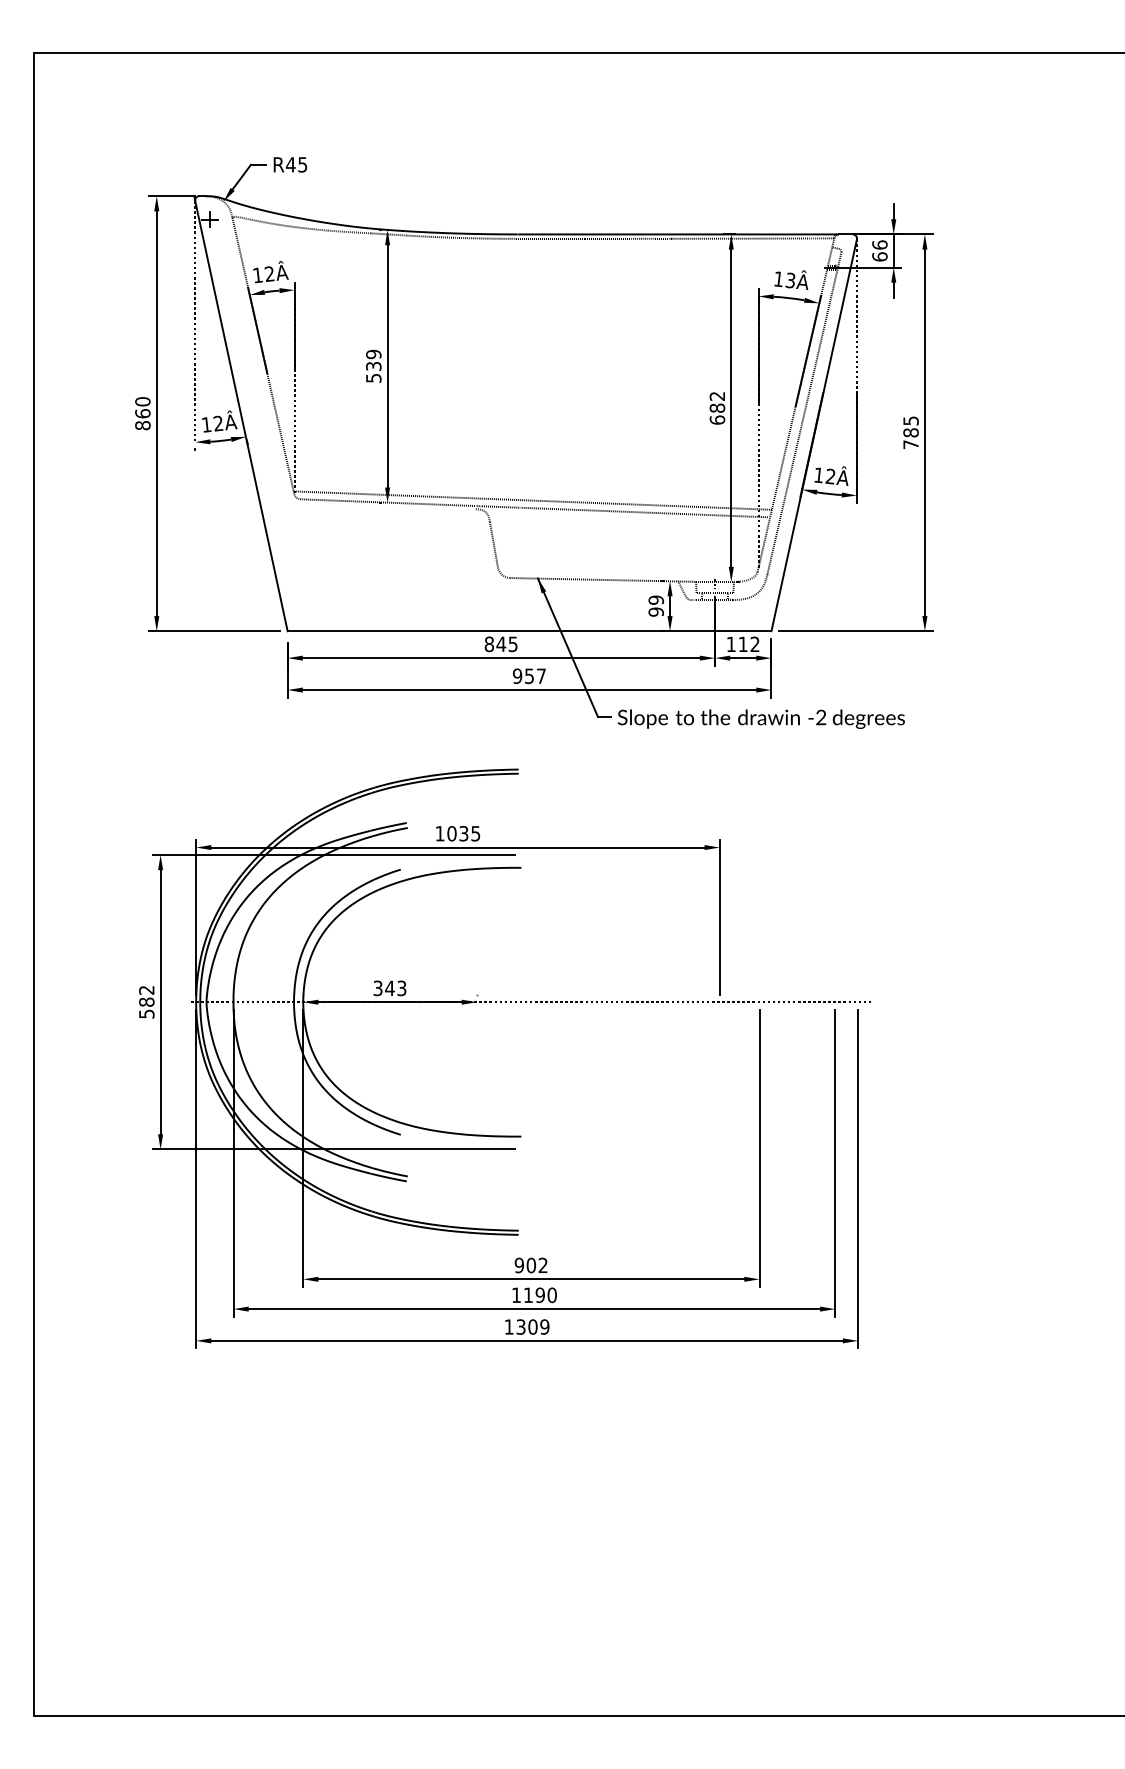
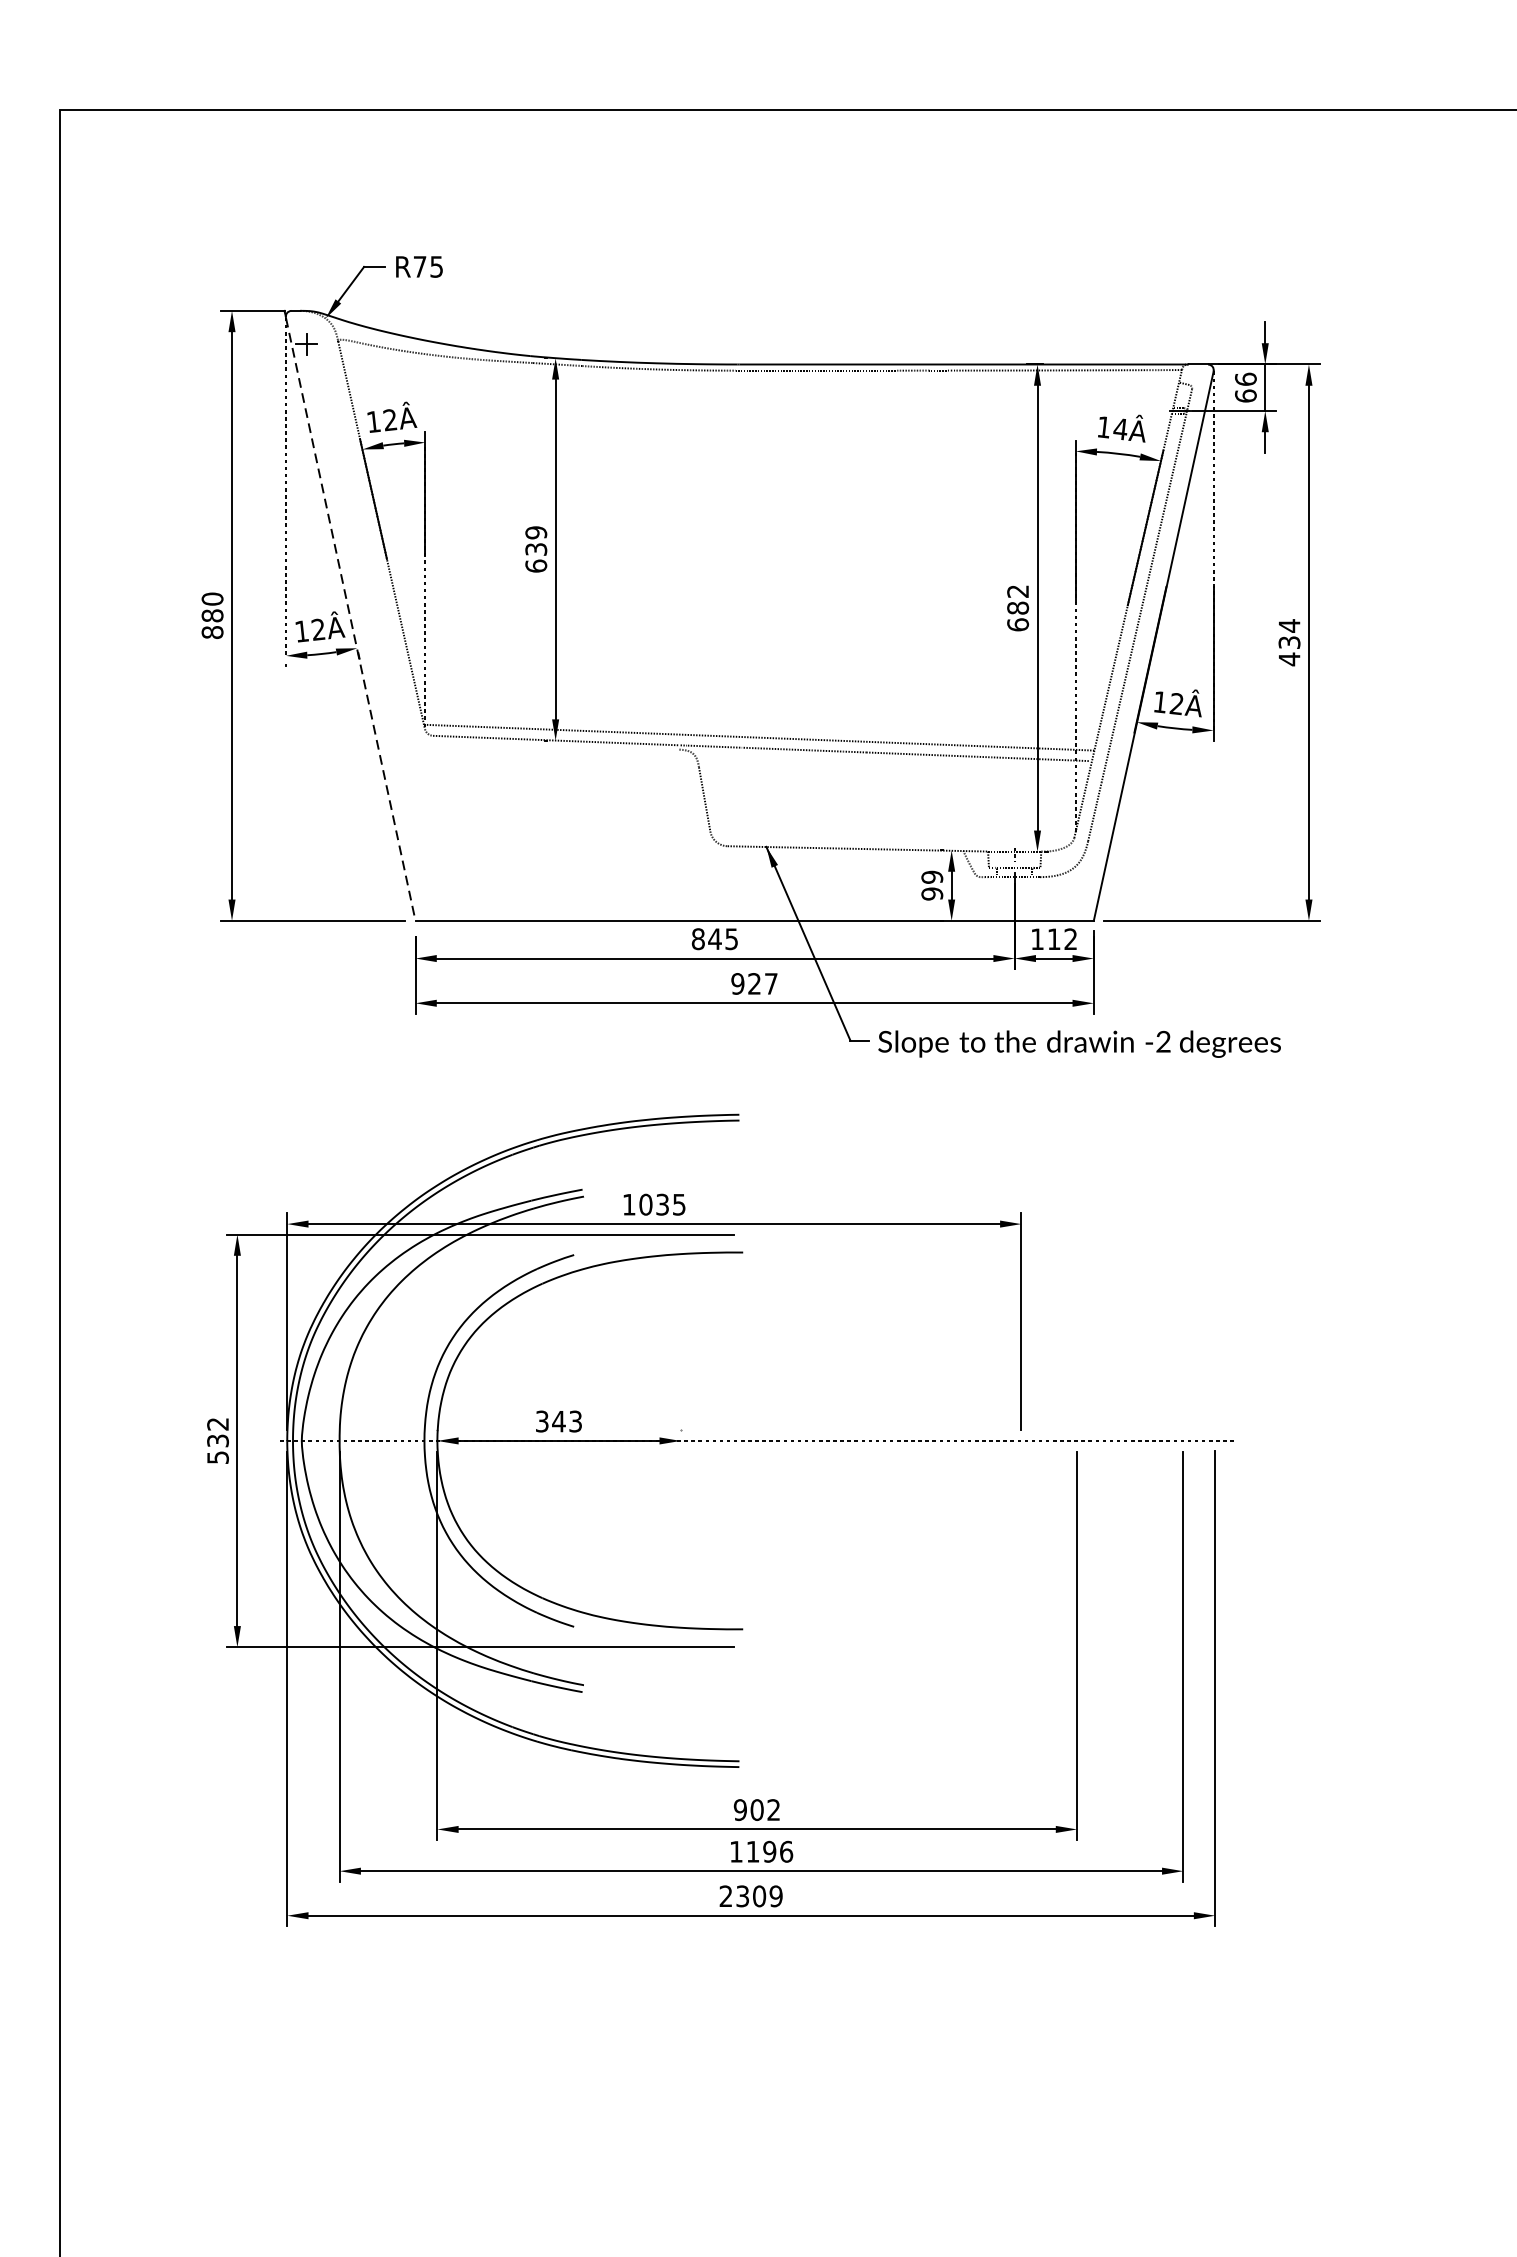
text: (290, 164) -> (419, 266), R45 -> R75
text: (790, 280) -> (1120, 429), 13Â -> 14Â
text: (373, 377) -> (535, 565), 539 -> 639
text: (142, 413) -> (212, 615), 860 -> 880
line: (241, 416) -> (350, 619), solid -> dashed
text: (910, 432) -> (1288, 642), 785 -> 434
text: (529, 676) -> (754, 984), 957 -> 927
text: (146, 1001) -> (217, 1439), 582 -> 532
text: (551, 1294) -> (785, 1850), 1190 -> 1196
text: (508, 1326) -> (725, 1895), 1309 -> 2309

